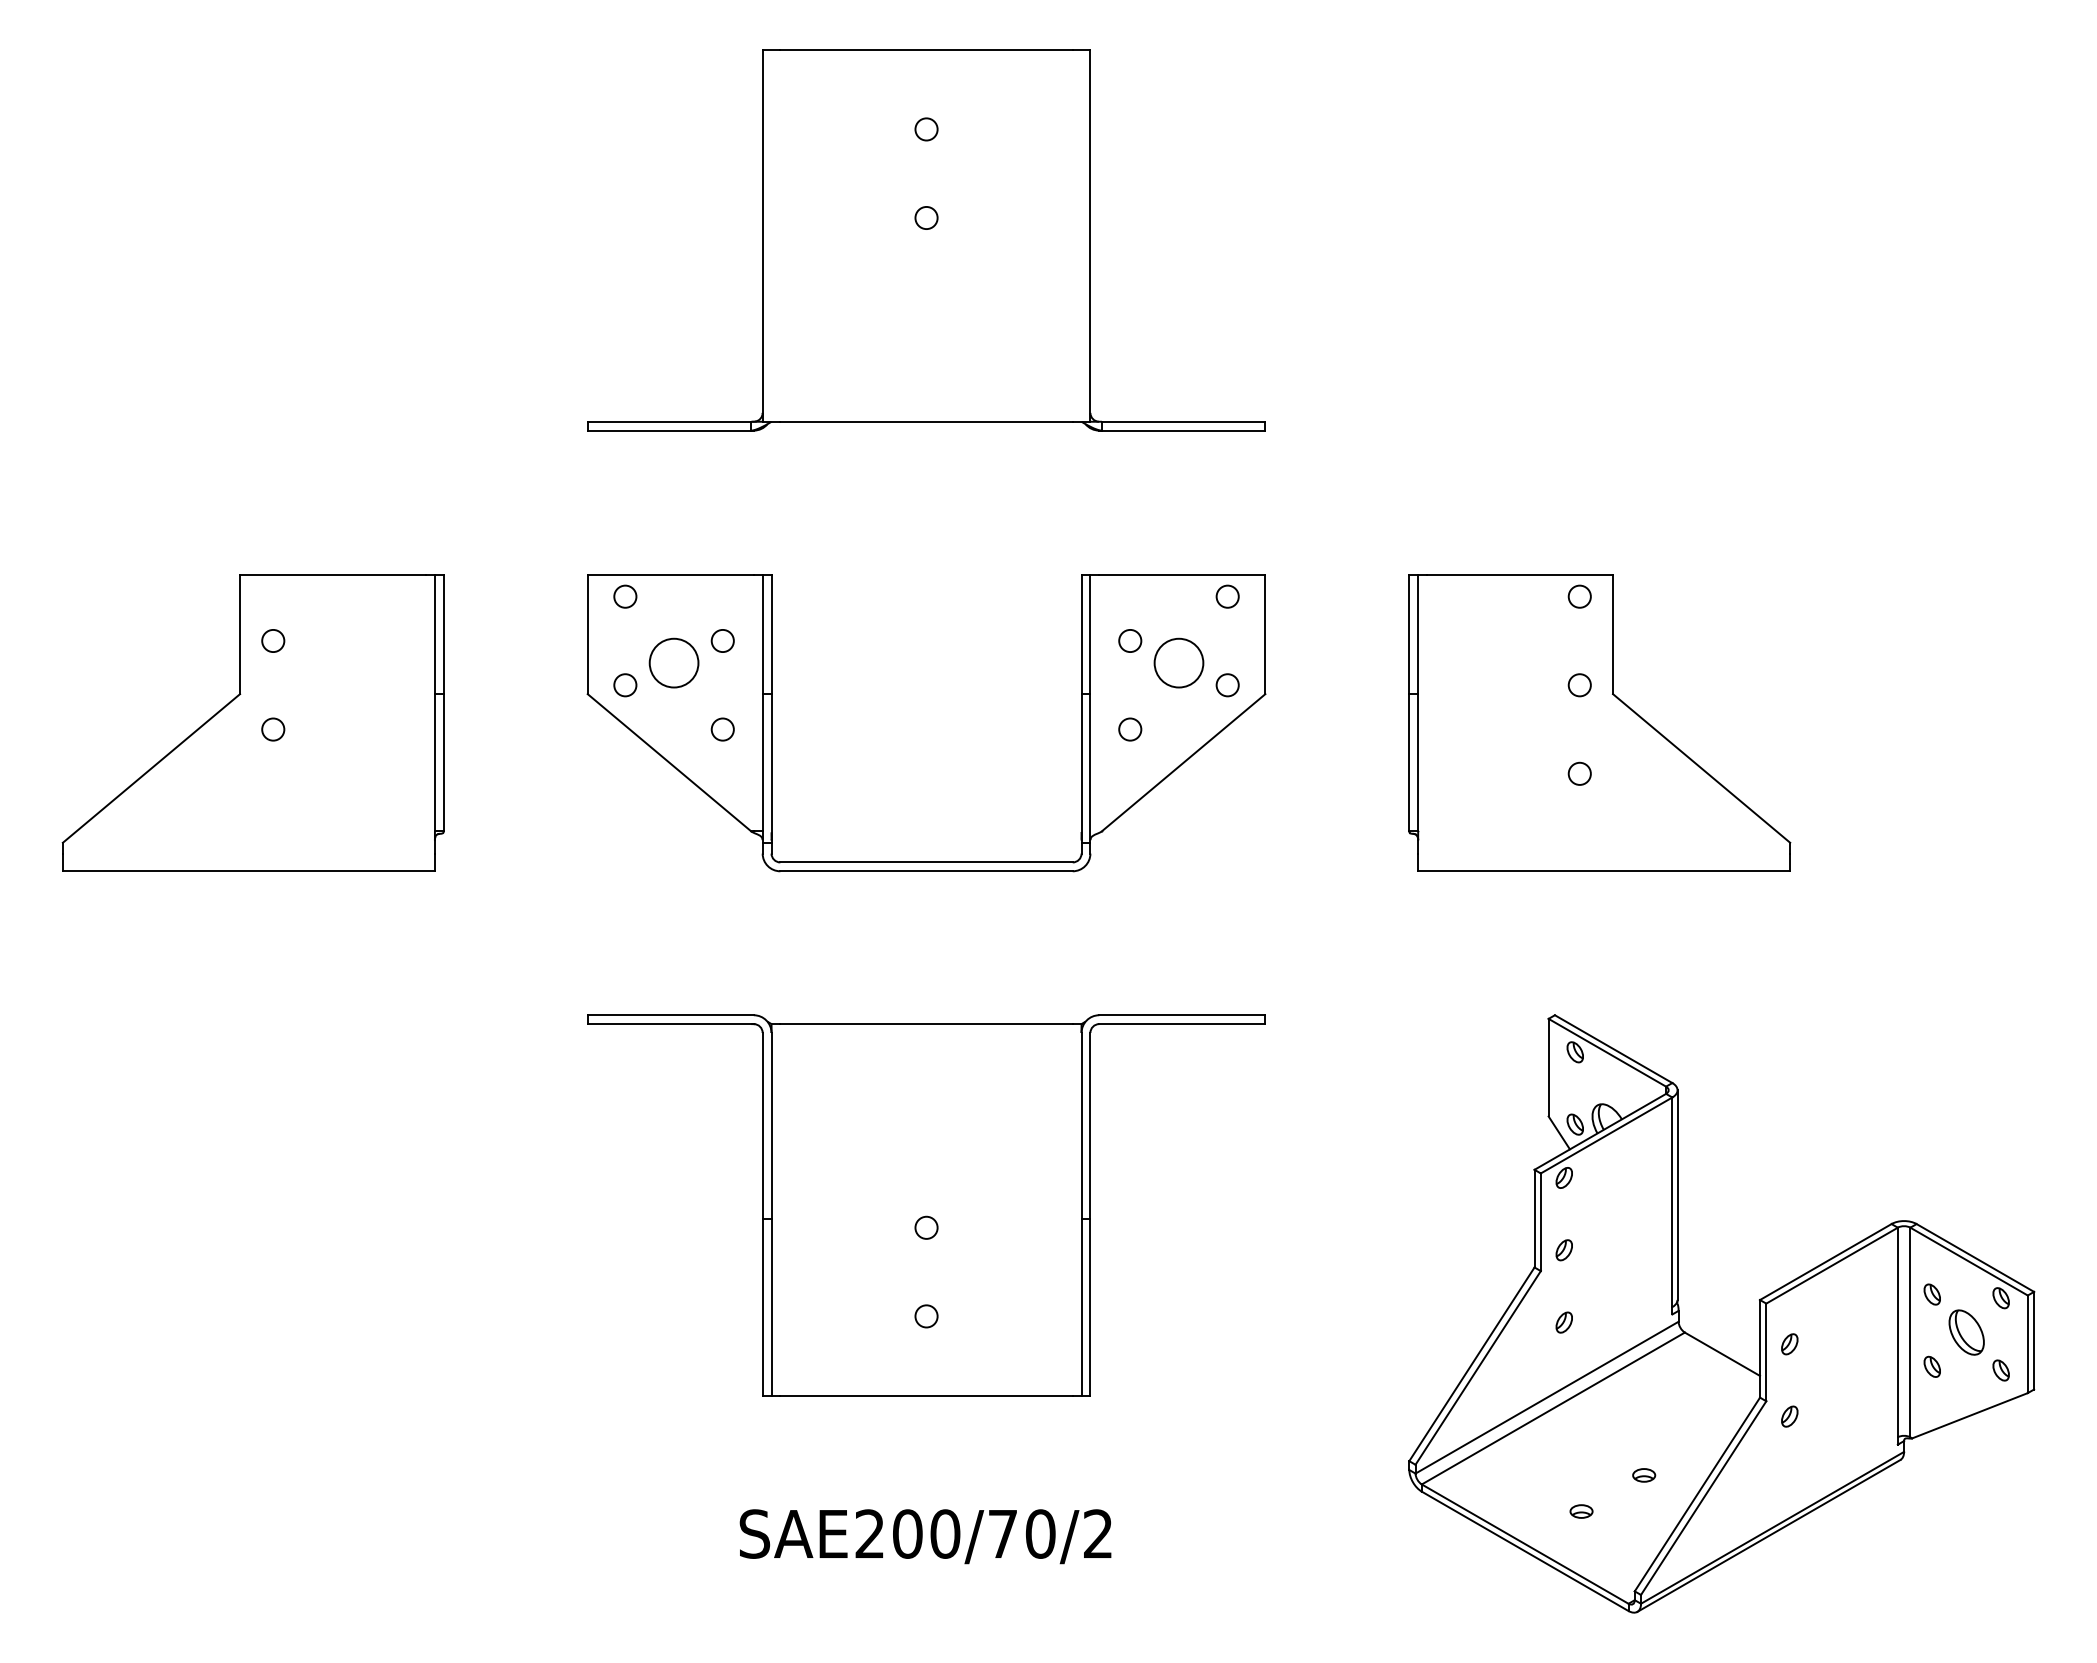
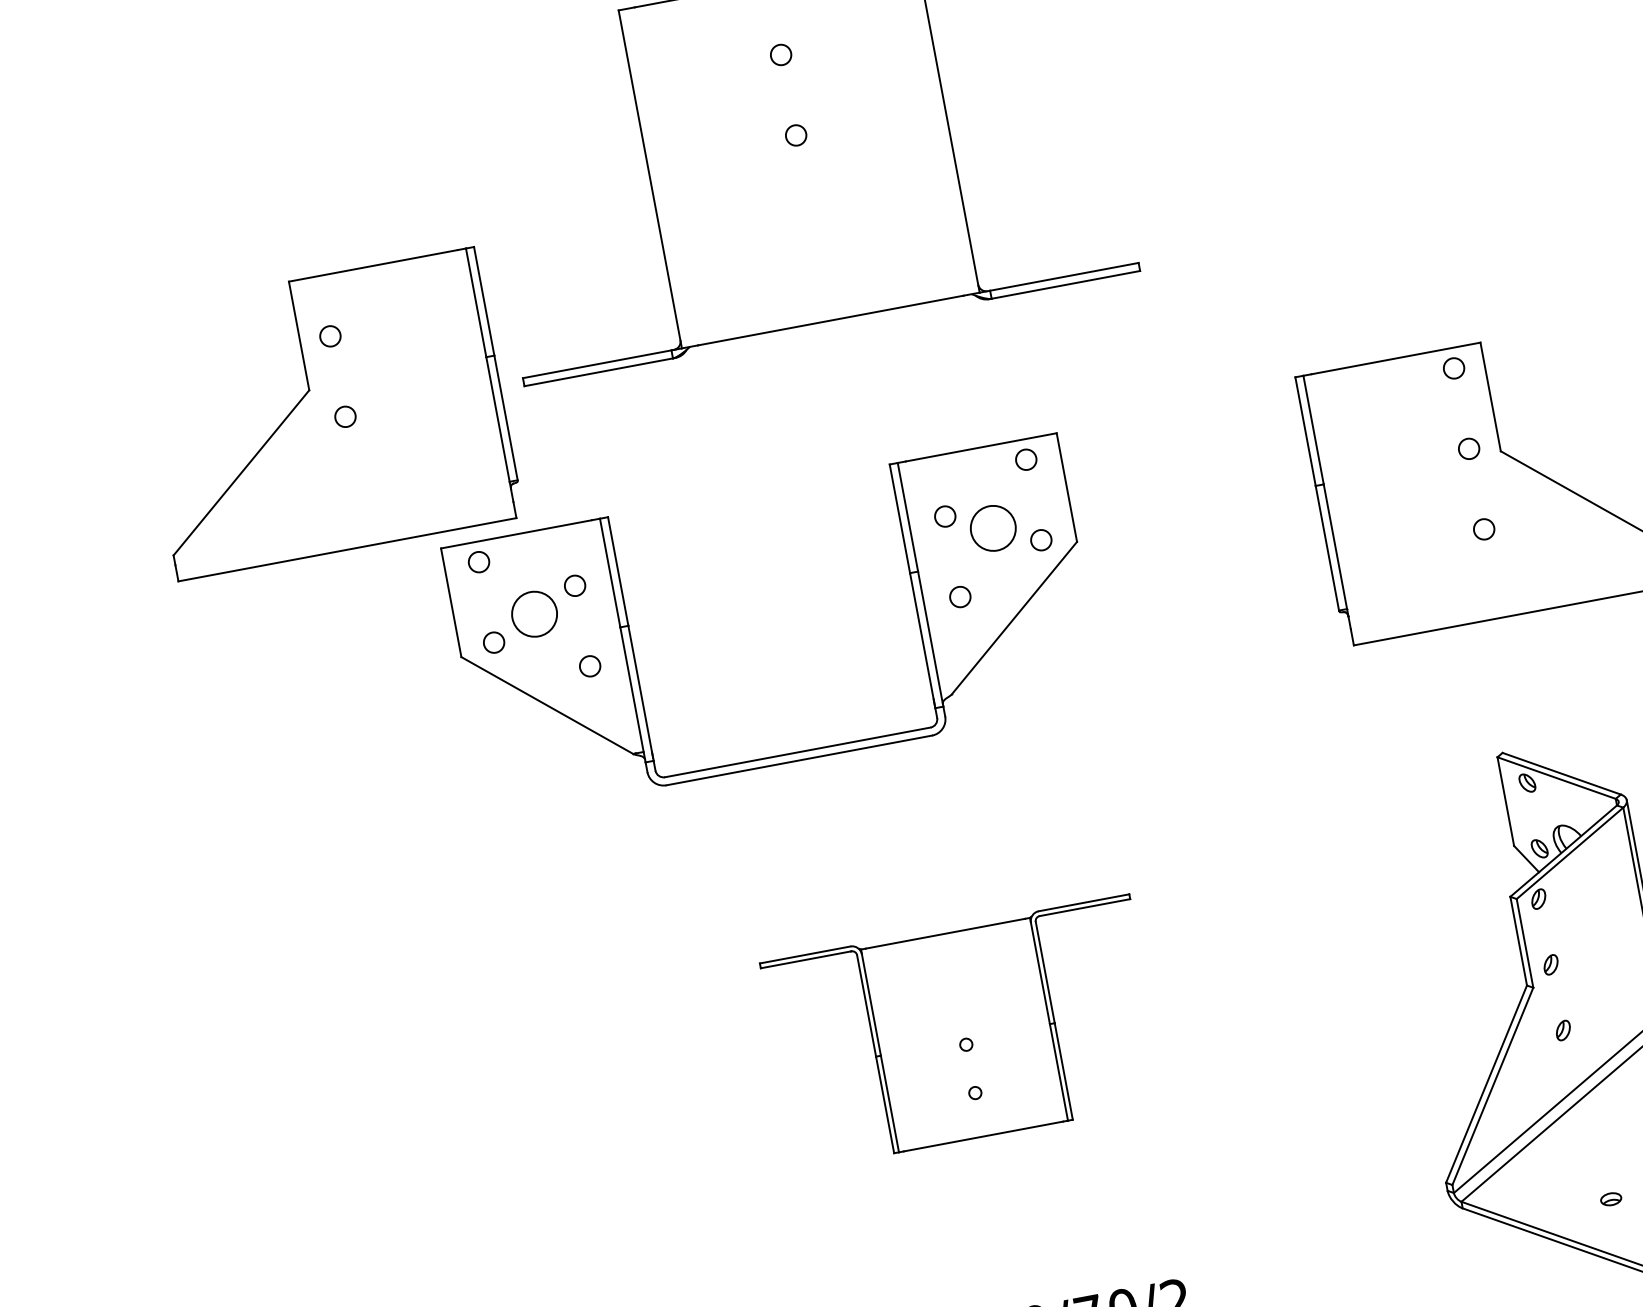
part: (252, 722) -> (325, 413), moved
part: (926, 861) -> (797, 751), moved
part: (926, 1205) -> (964, 1032), size x0.6

